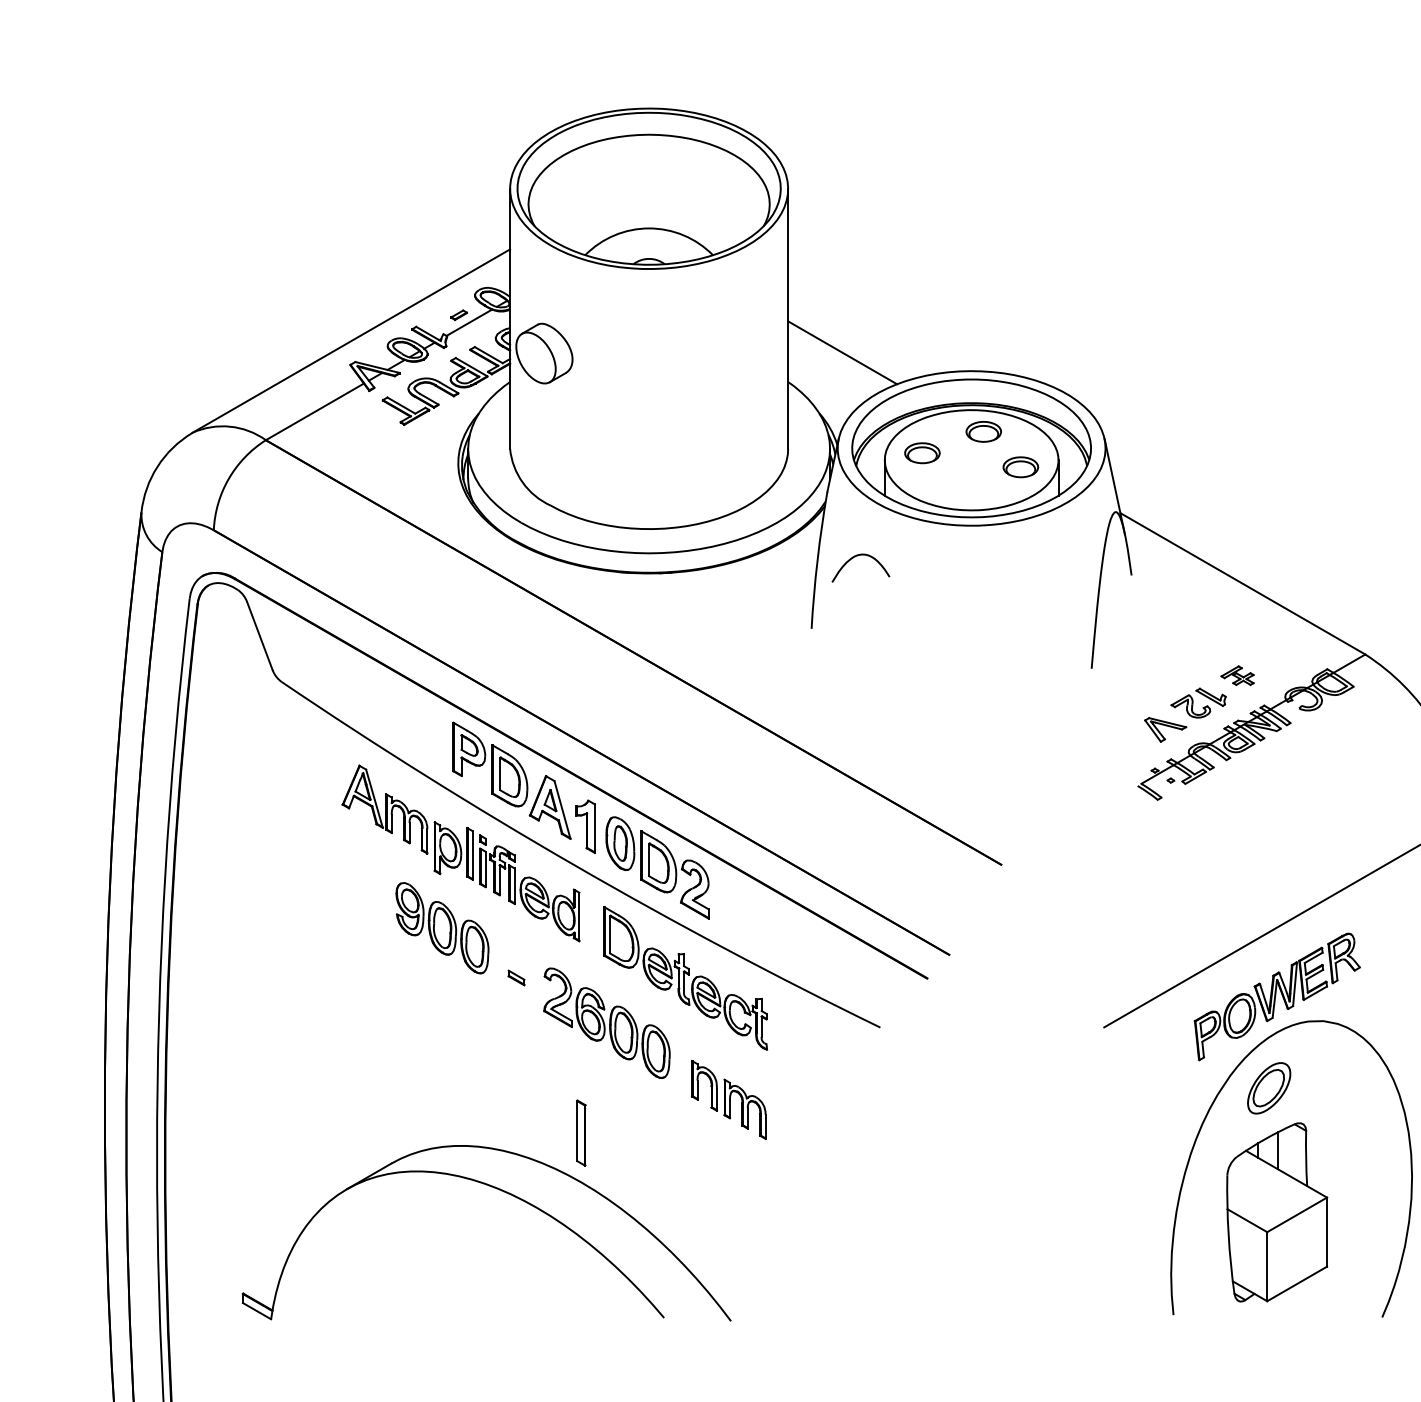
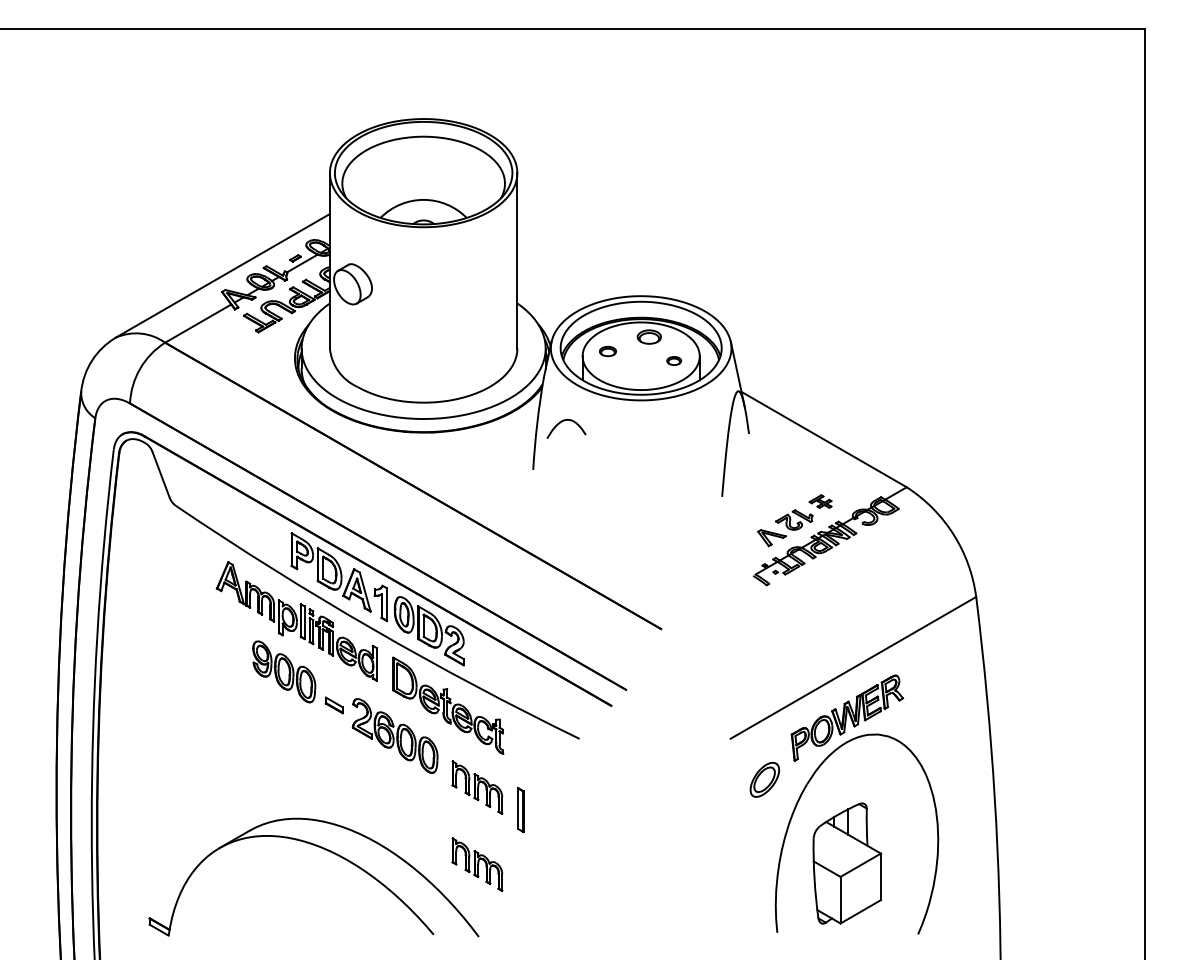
line: (841, 352) -> (553, 283), removed
part: (921, 453) -> (607, 351), size x0.7
part: (1019, 466) -> (673, 360), size x0.6
part: (515, 978) -> (333, 705), size x1.6
part: (1268, 1087) -> (764, 779), moved
part: (580, 1133) -> (520, 810), moved
part: (728, 1213) -> (477, 864), added

